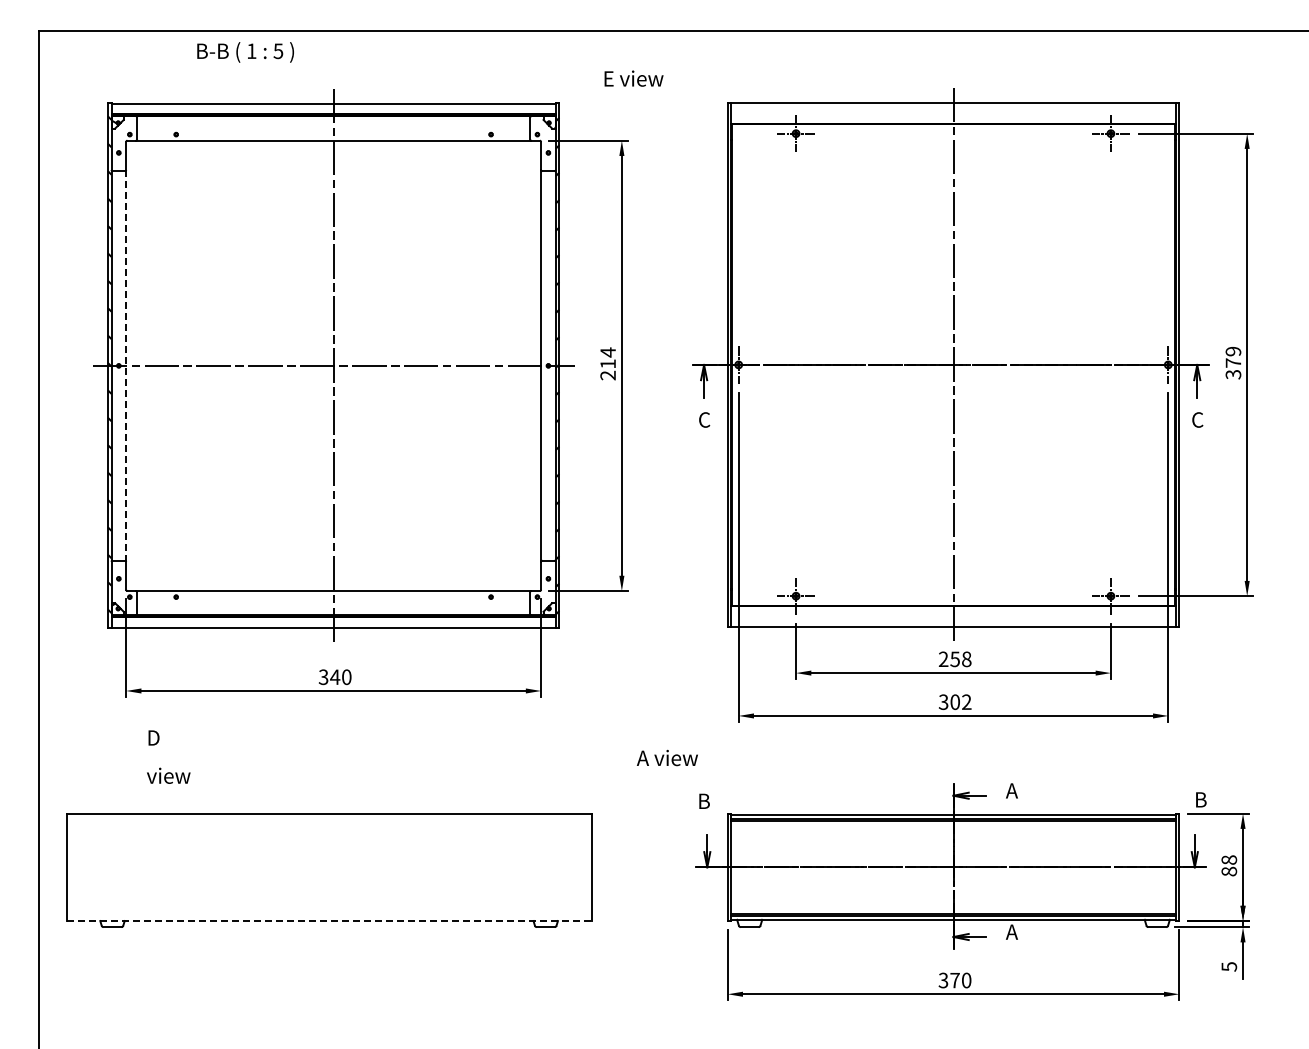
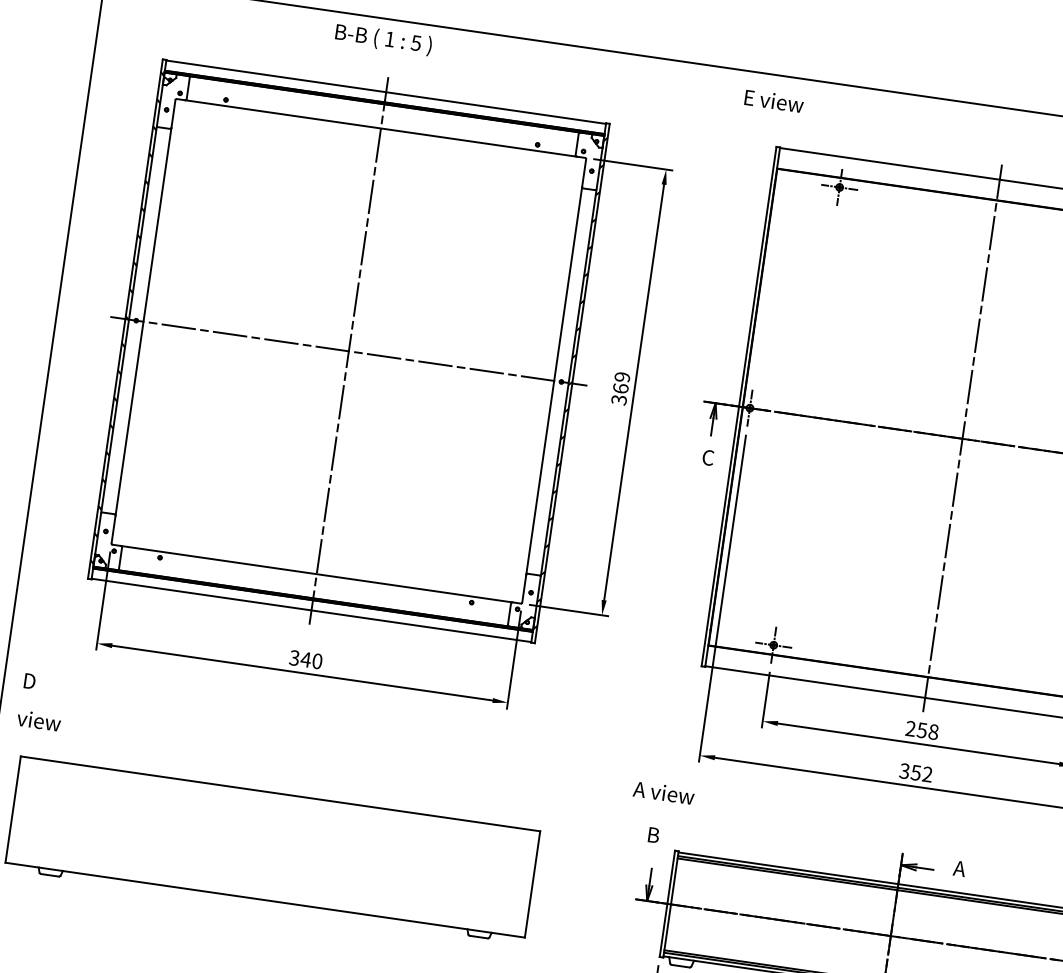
text: (245, 52) -> (383, 39), moved
text: (633, 78) -> (773, 100), moved
text: (607, 363) -> (620, 388), 214 -> 369
line: (126, 365) -> (143, 321), dashed -> solid
text: (954, 701) -> (915, 772), 302 -> 352
text: (168, 756) -> (41, 701), moved
text: (667, 757) -> (664, 792), moved
line: (329, 921) -> (265, 900), dashed -> solid

